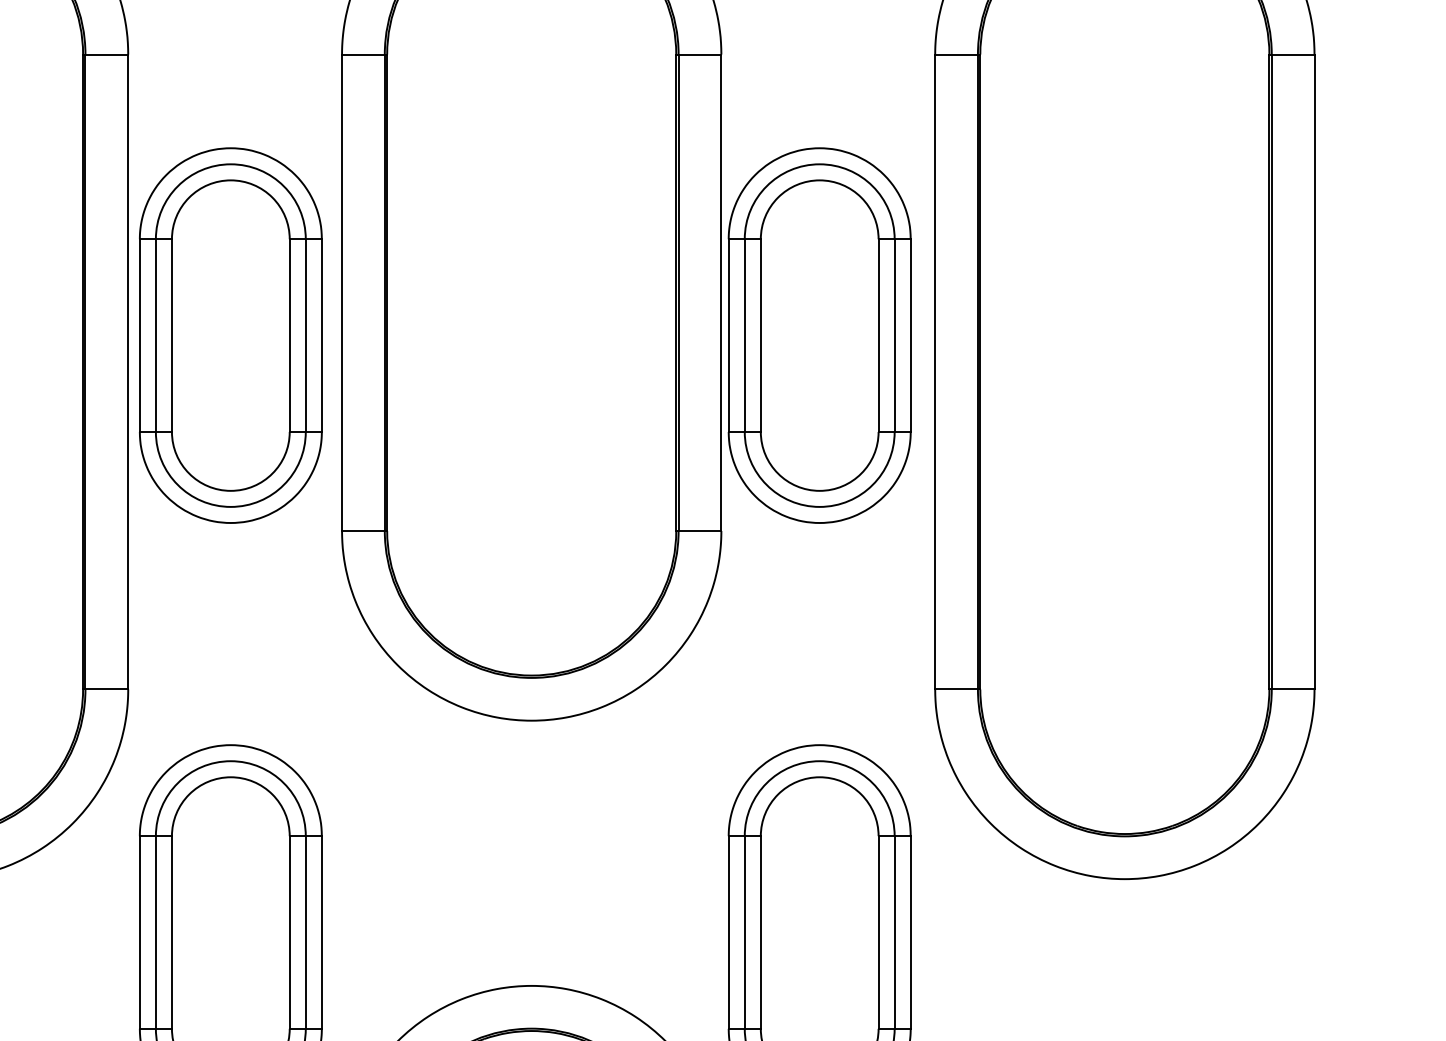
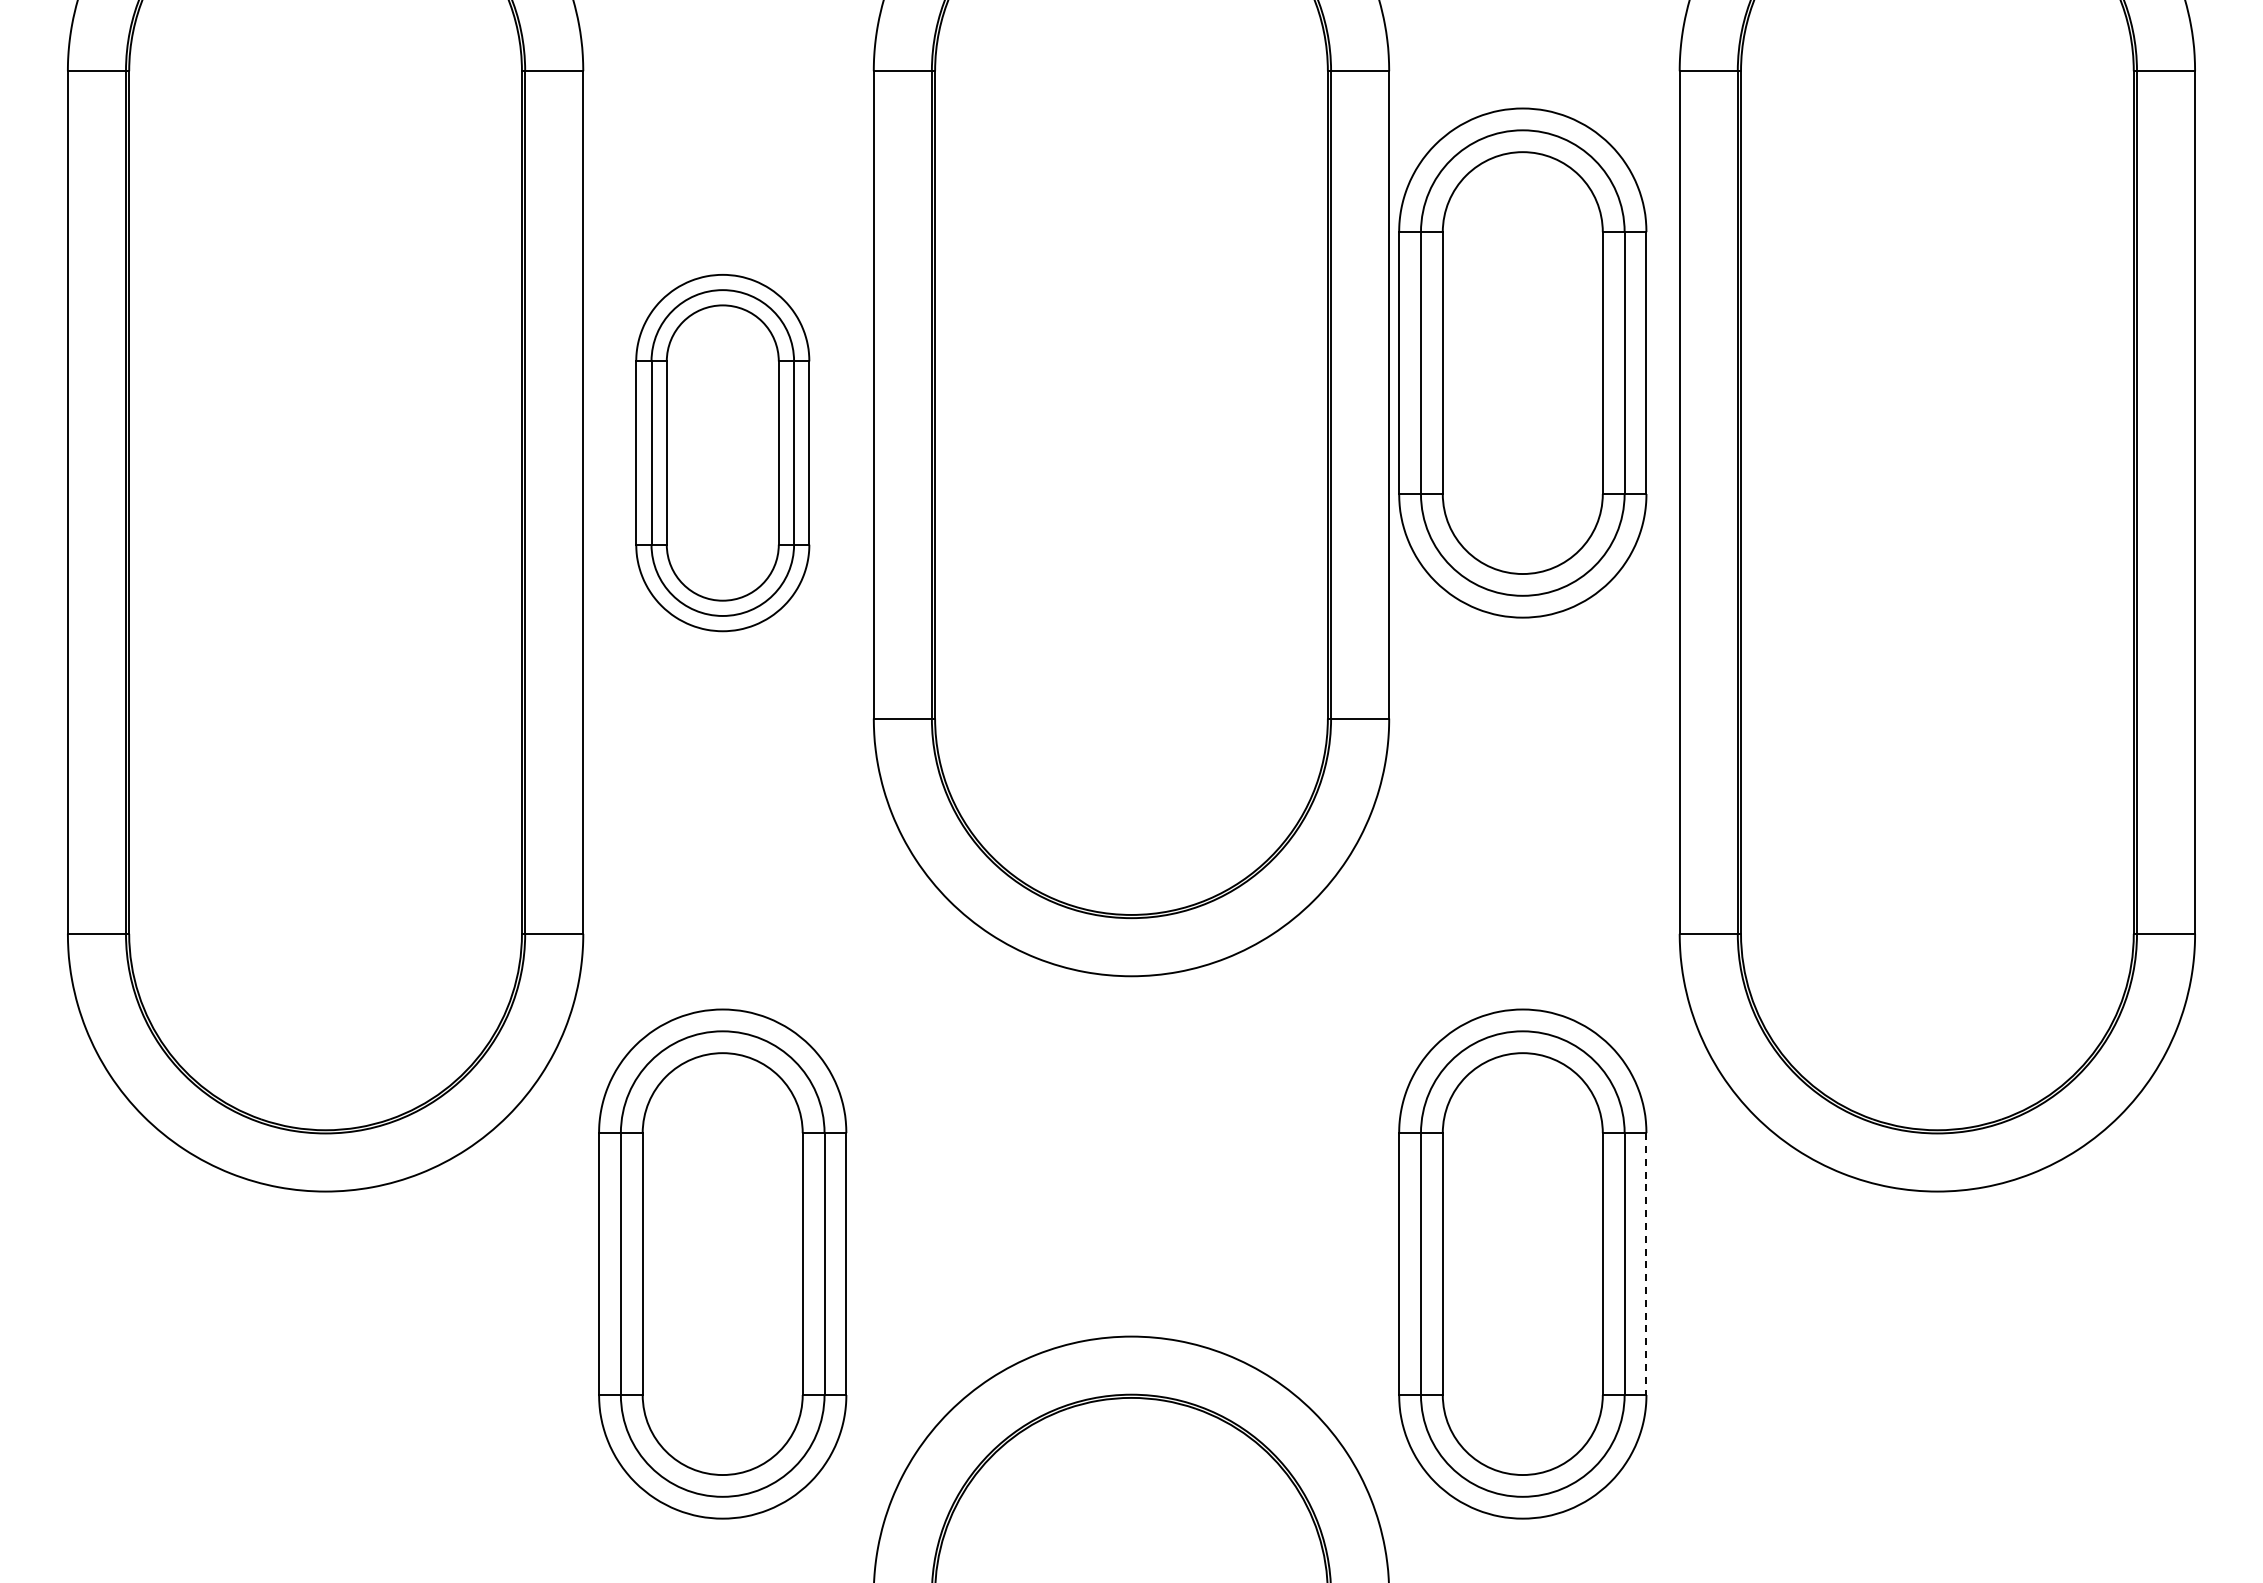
part: (230, 335) -> (722, 452), size x0.7
part: (819, 335) -> (1522, 362), moved
line: (910, 932) -> (1646, 1264), solid -> dashed

